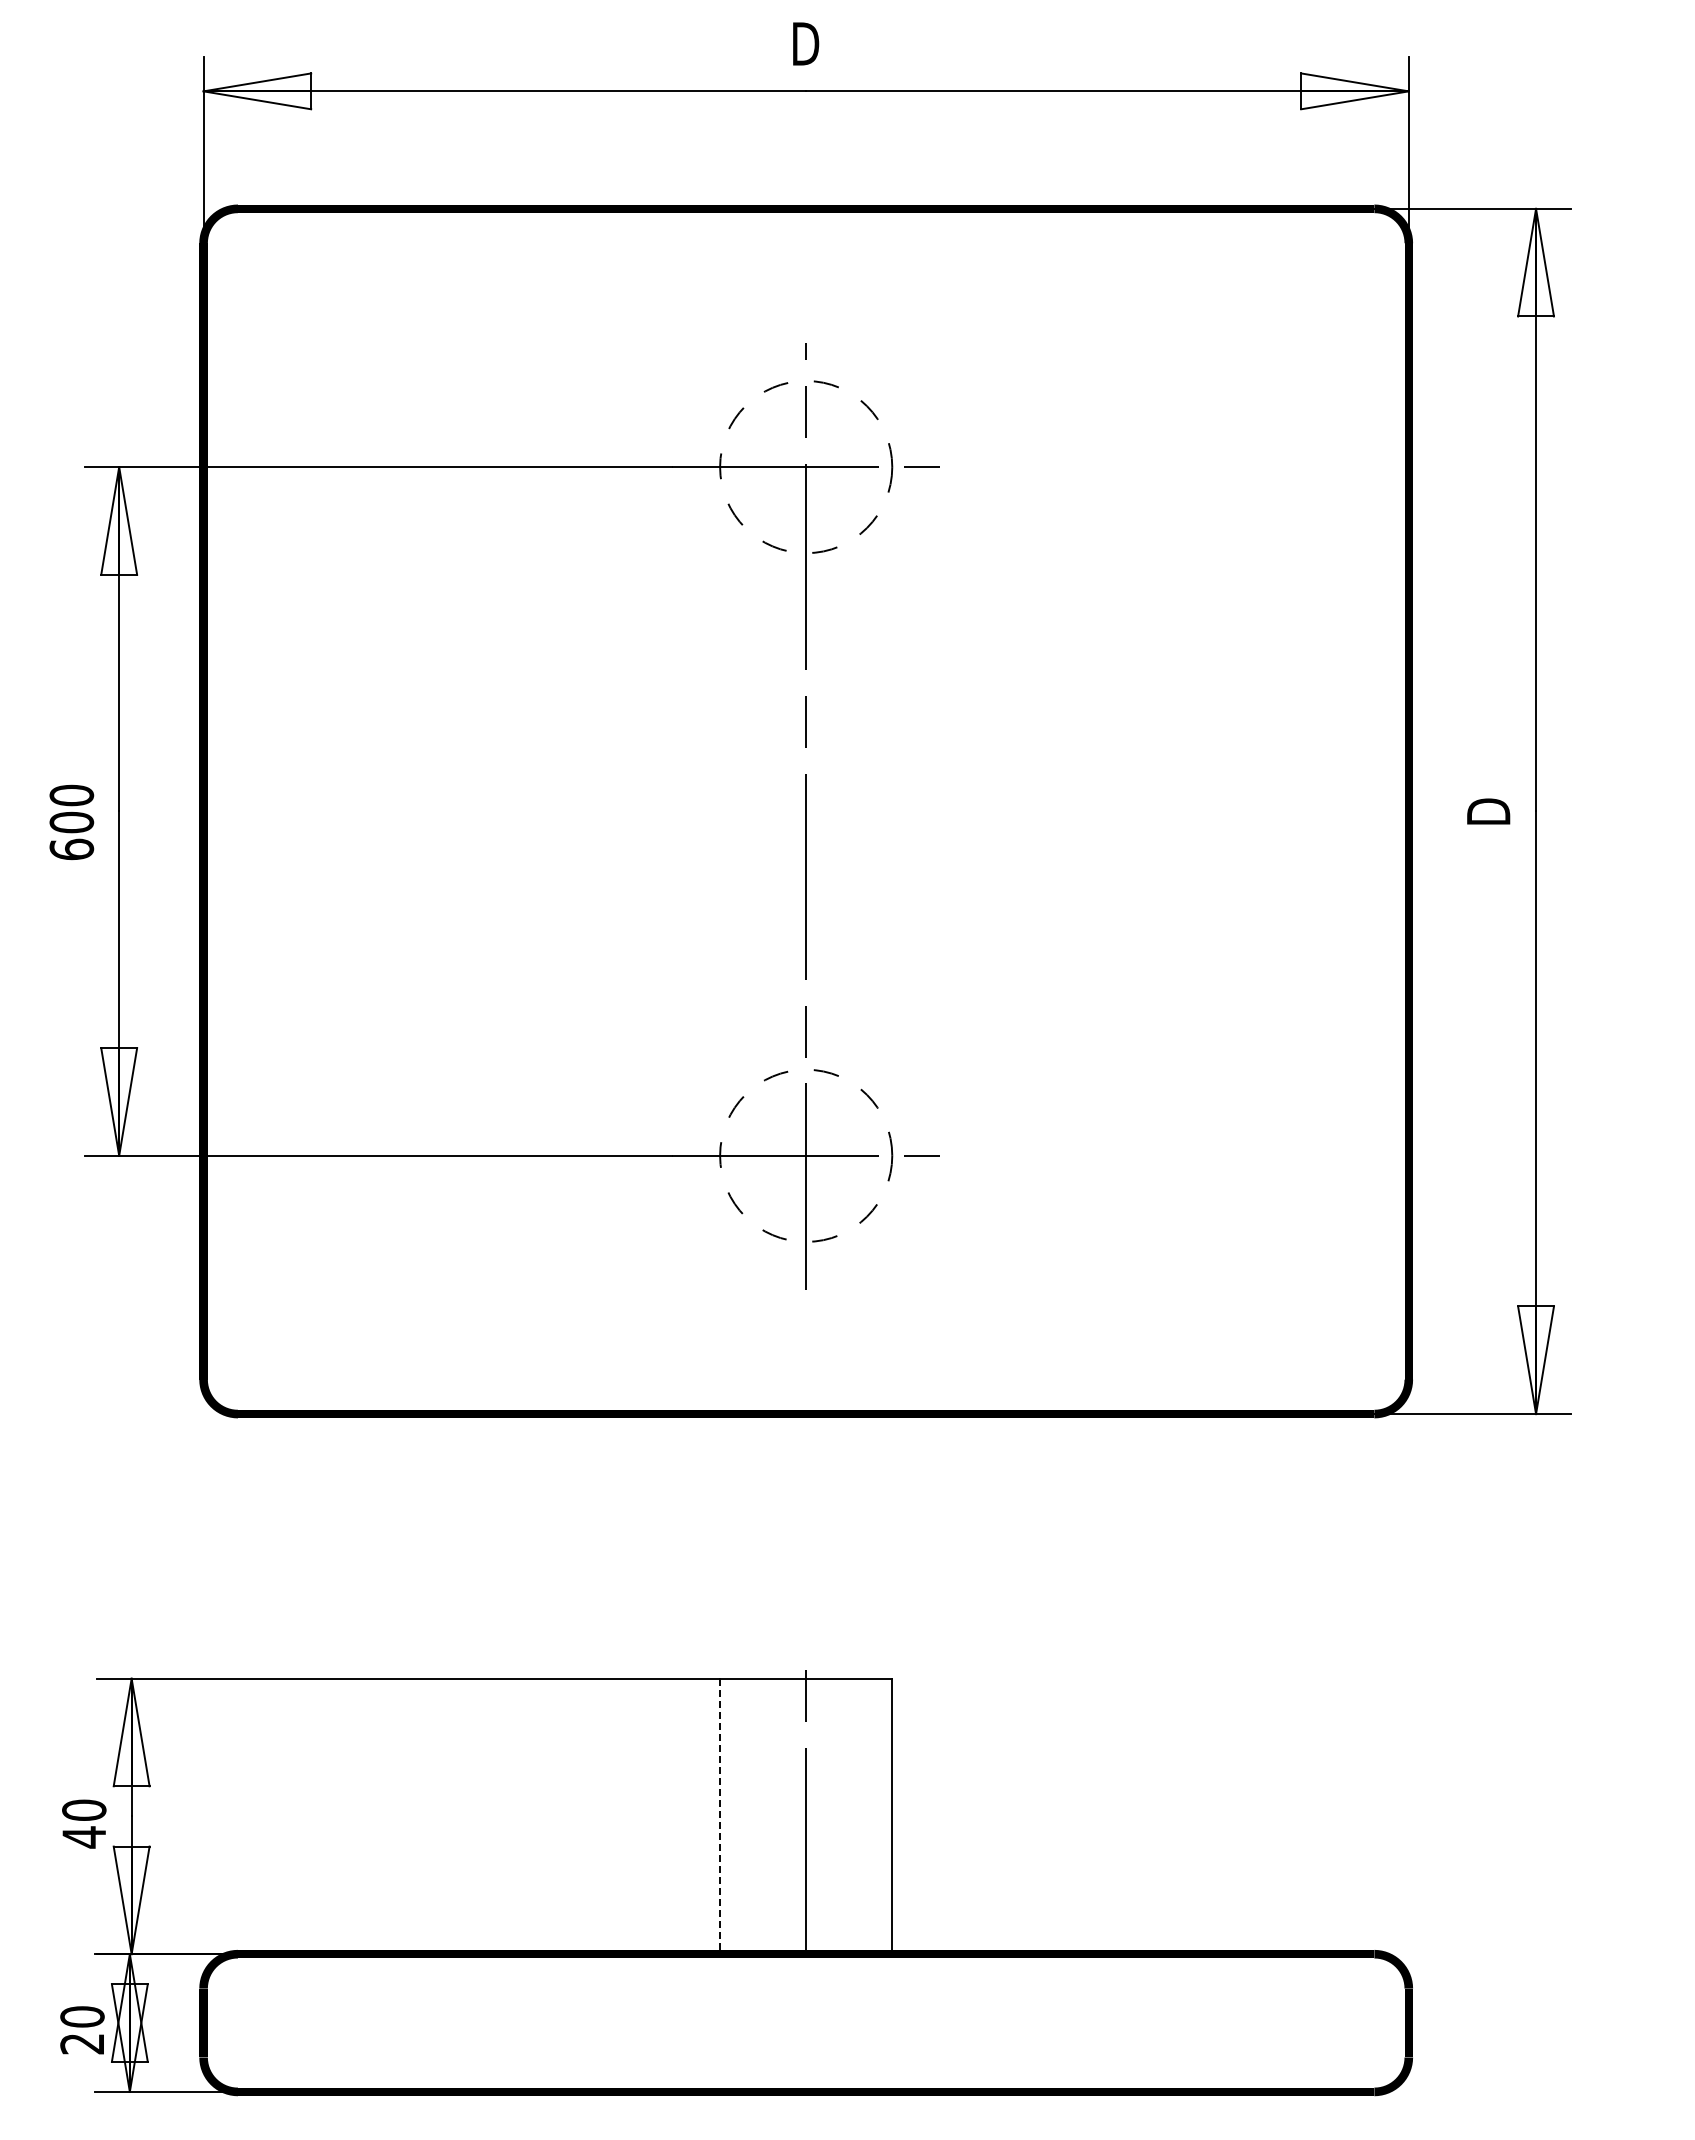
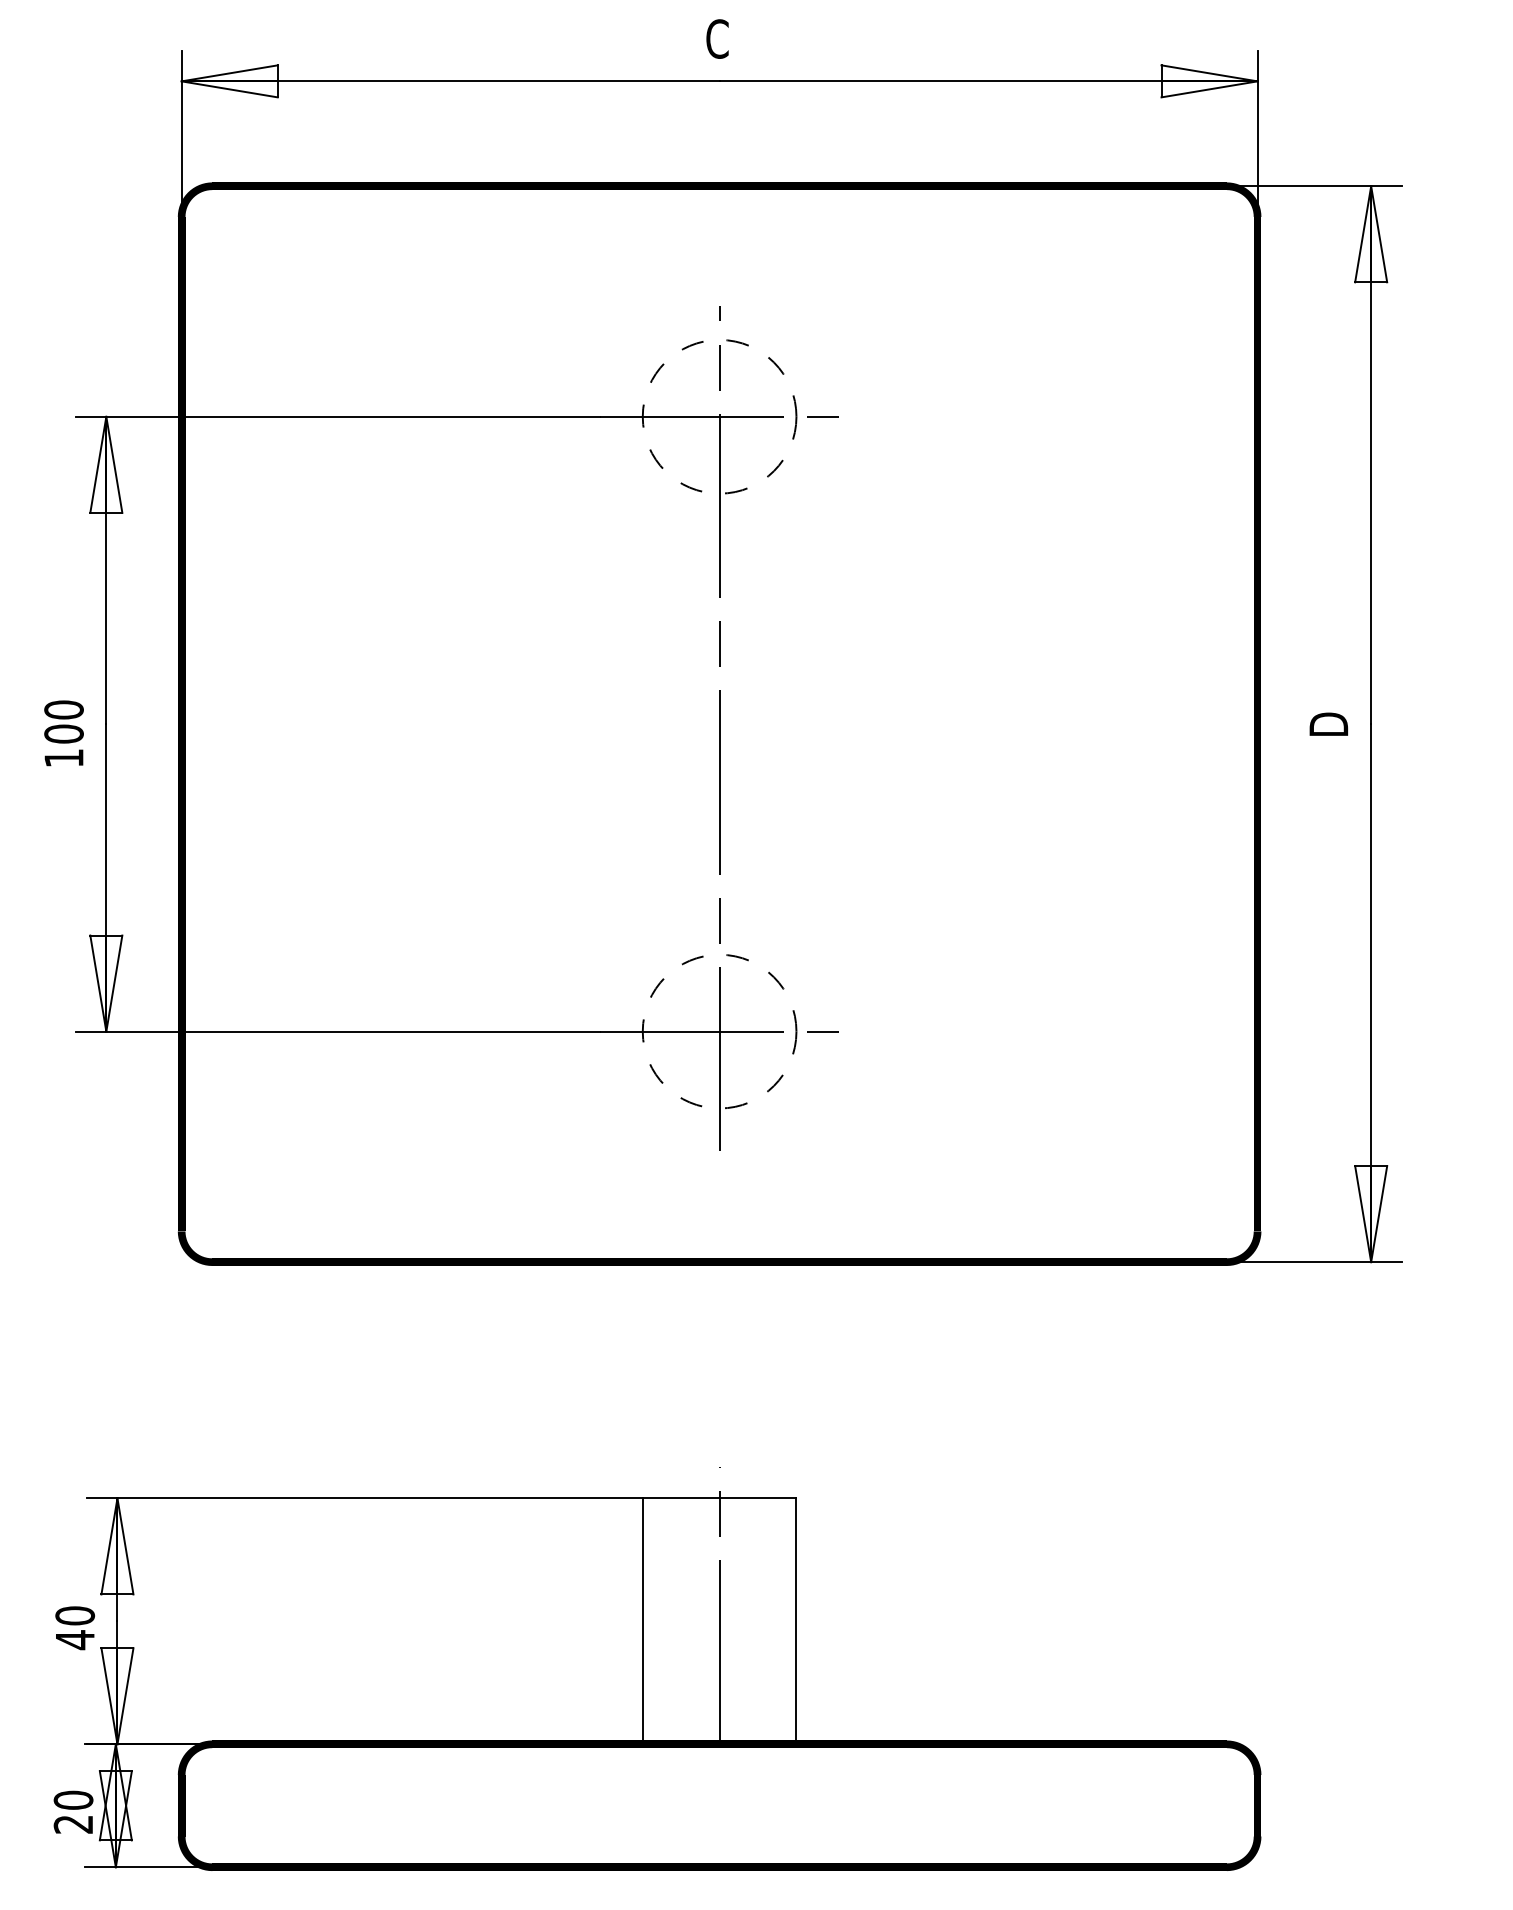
text: (805, 43) -> (719, 38), D -> C
text: (71, 849) -> (63, 758), 600 -> 100
line: (720, 1816) -> (643, 1621), dashed -> solid

